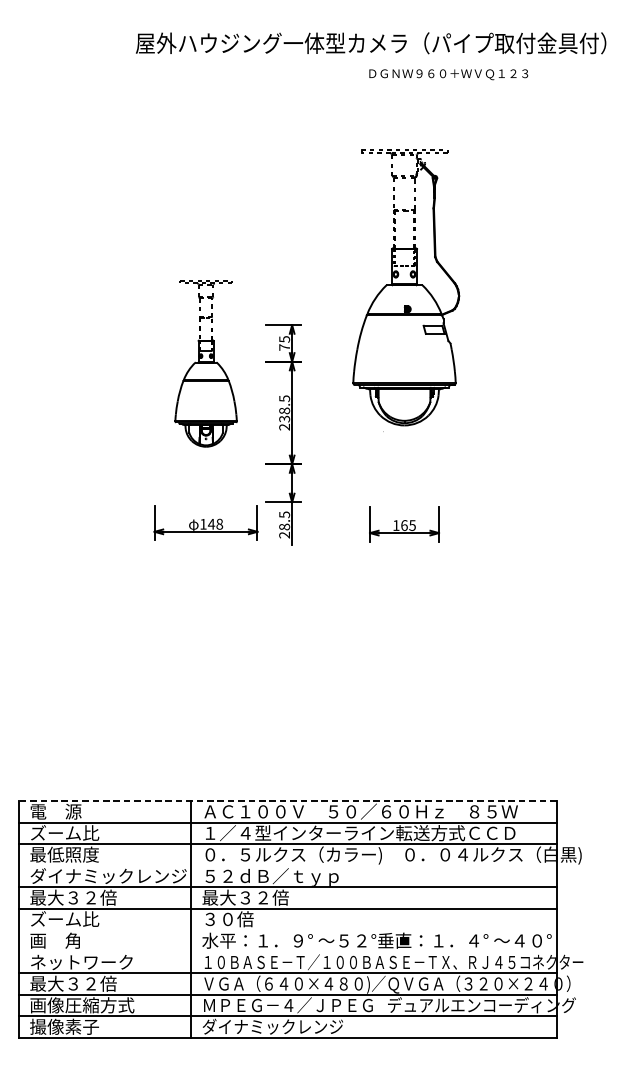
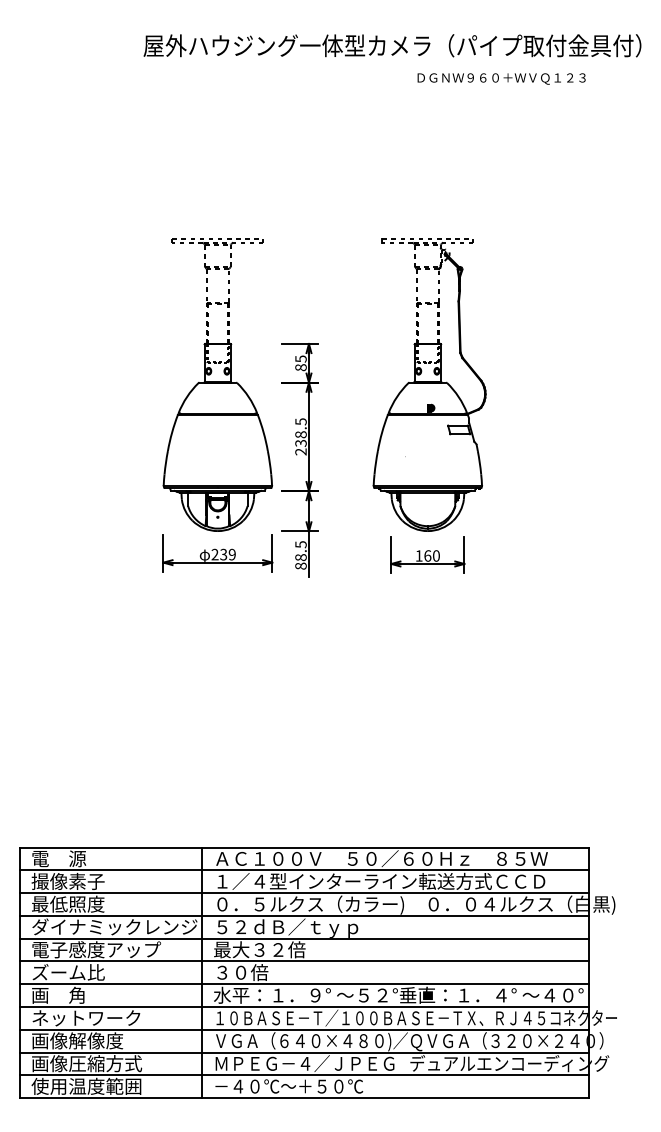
text: (448, 74) -> (501, 78), moved
part: (406, 286) -> (429, 384), moved
text: (284, 347) -> (300, 367), 75 -> 85
part: (205, 363) -> (217, 384), size x1.67
text: (211, 524) -> (223, 554), 148 -> 239
text: (411, 525) -> (435, 555), 165 -> 160
text: (284, 534) -> (300, 565), 28.5 -> 88.5
line: (287, 801) -> (304, 847), dashed -> solid
text: (63, 832) -> (67, 880), ズーム比 -> 撮像素子
line: (286, 865) -> (303, 915), added
text: (91, 897) -> (96, 949), 最大３２倍 -> 電子感度アップ
line: (286, 930) -> (303, 984), added
line: (286, 951) -> (303, 1006), added
text: (73, 983) -> (77, 1040), 最大３２倍 -> 画像解像度
text: (81, 1025) -> (86, 1085), 撮像素子 -> 使用温度範囲
text: (272, 1025) -> (288, 1085), ダイナミックレンジ -> －４０℃～＋５０℃

